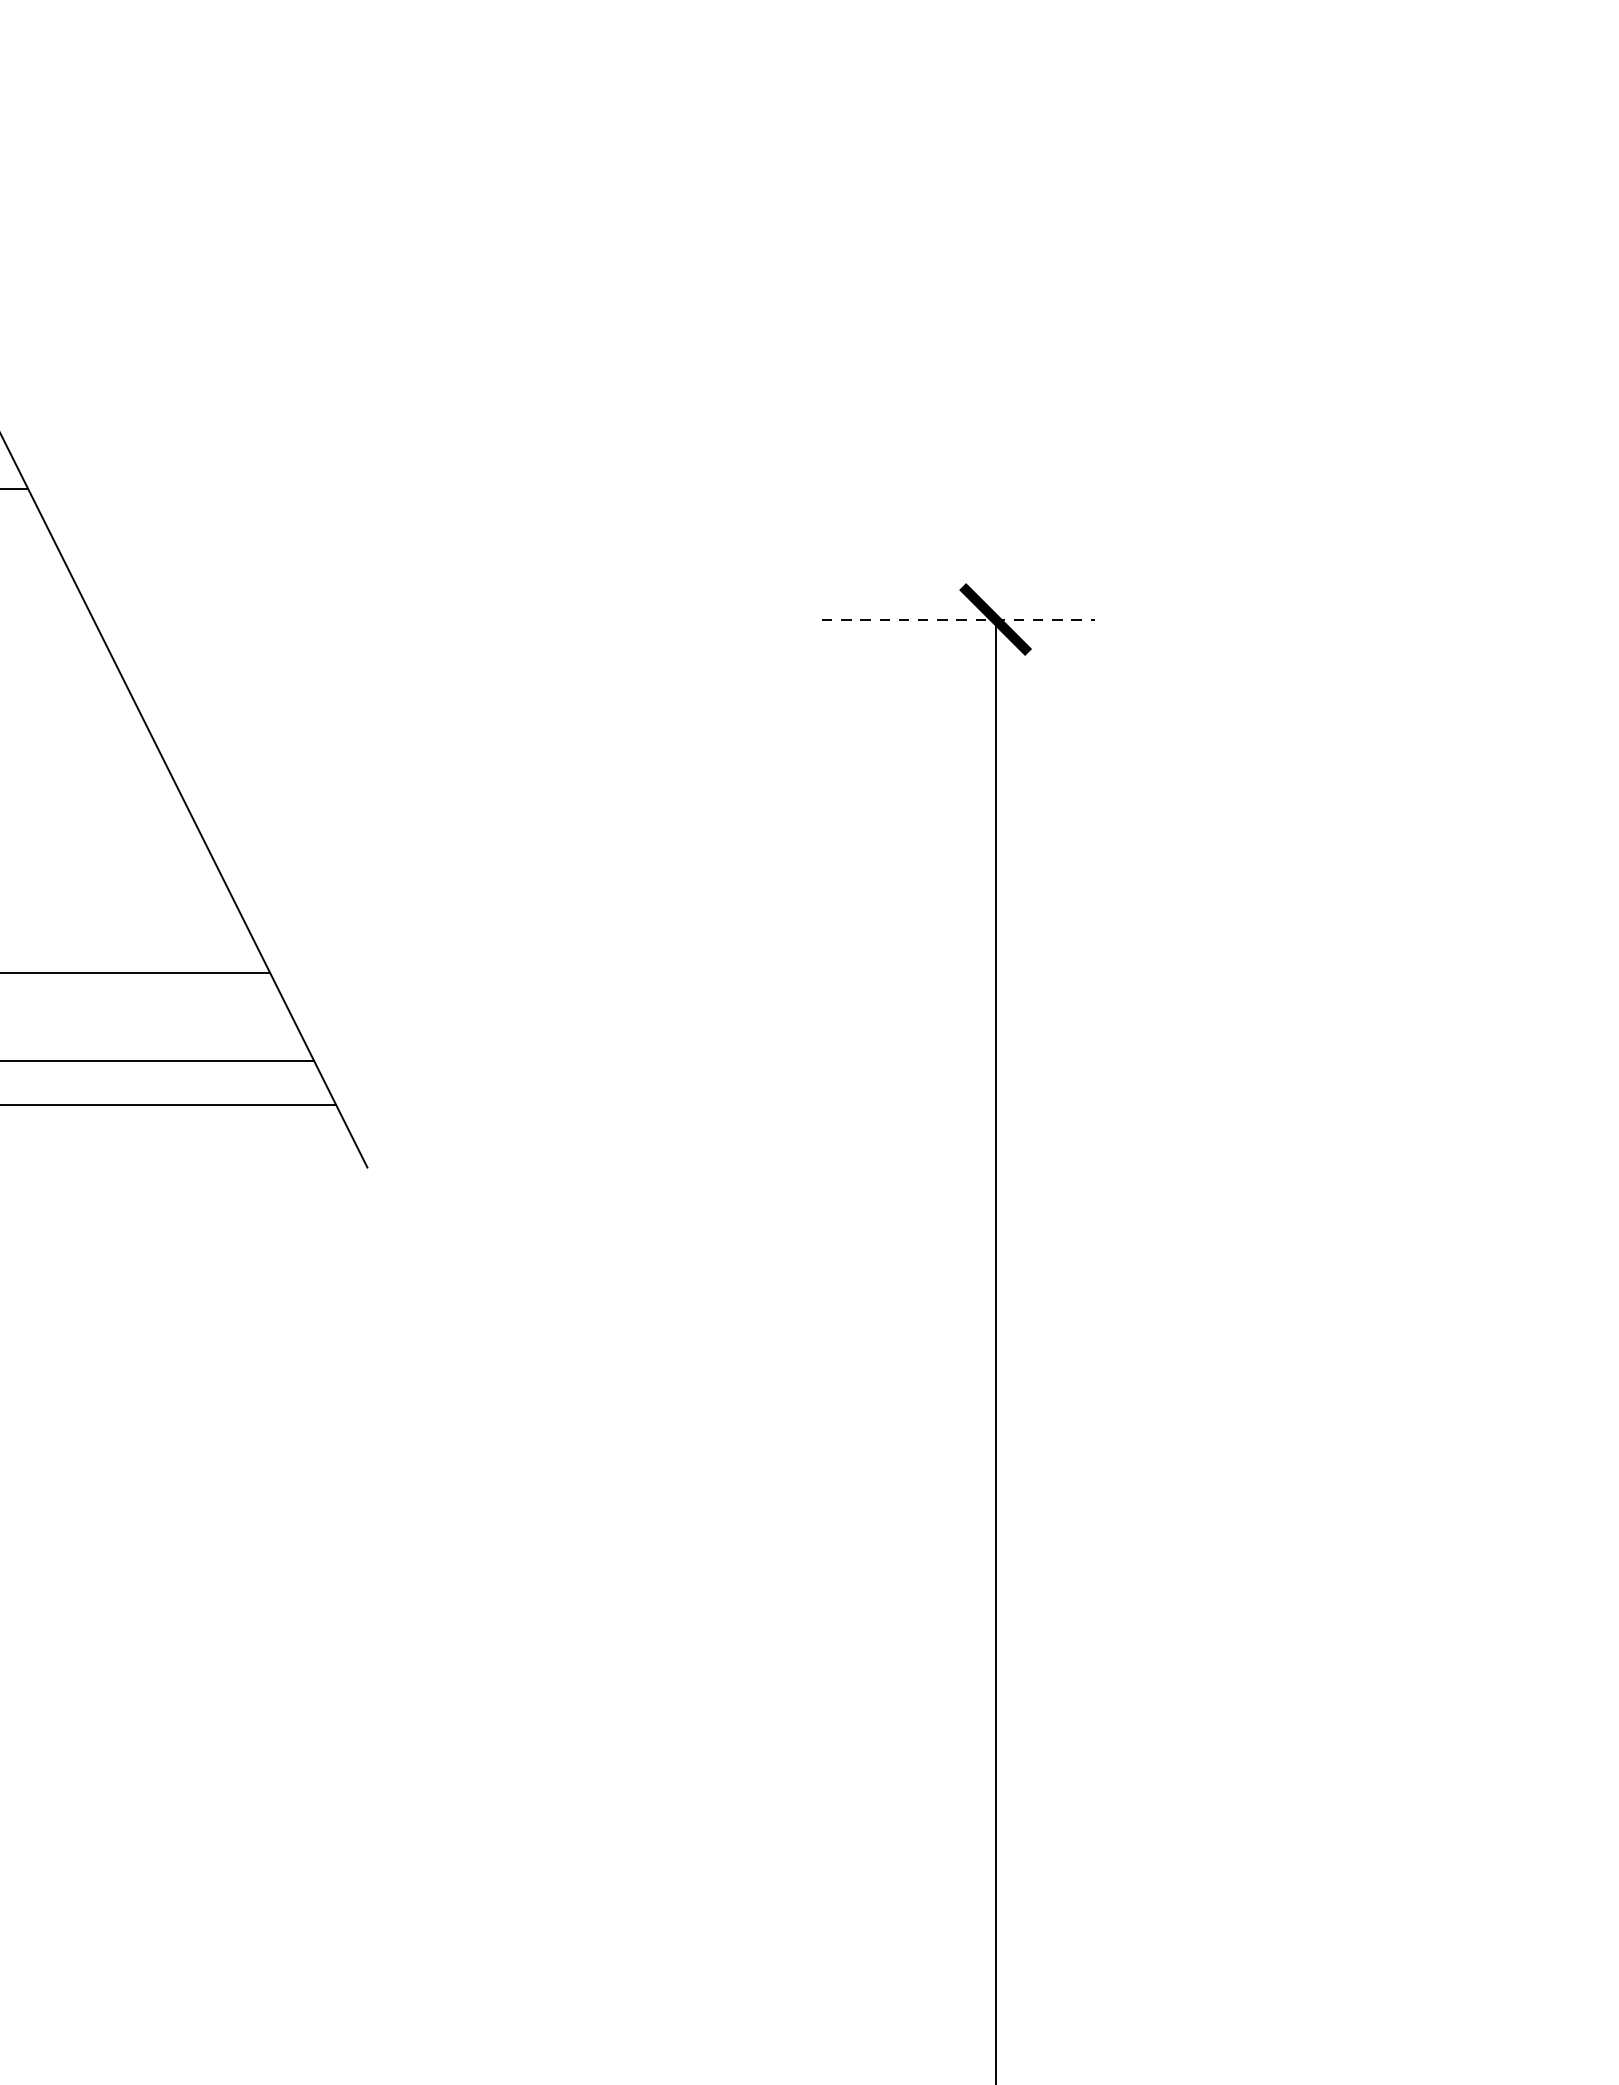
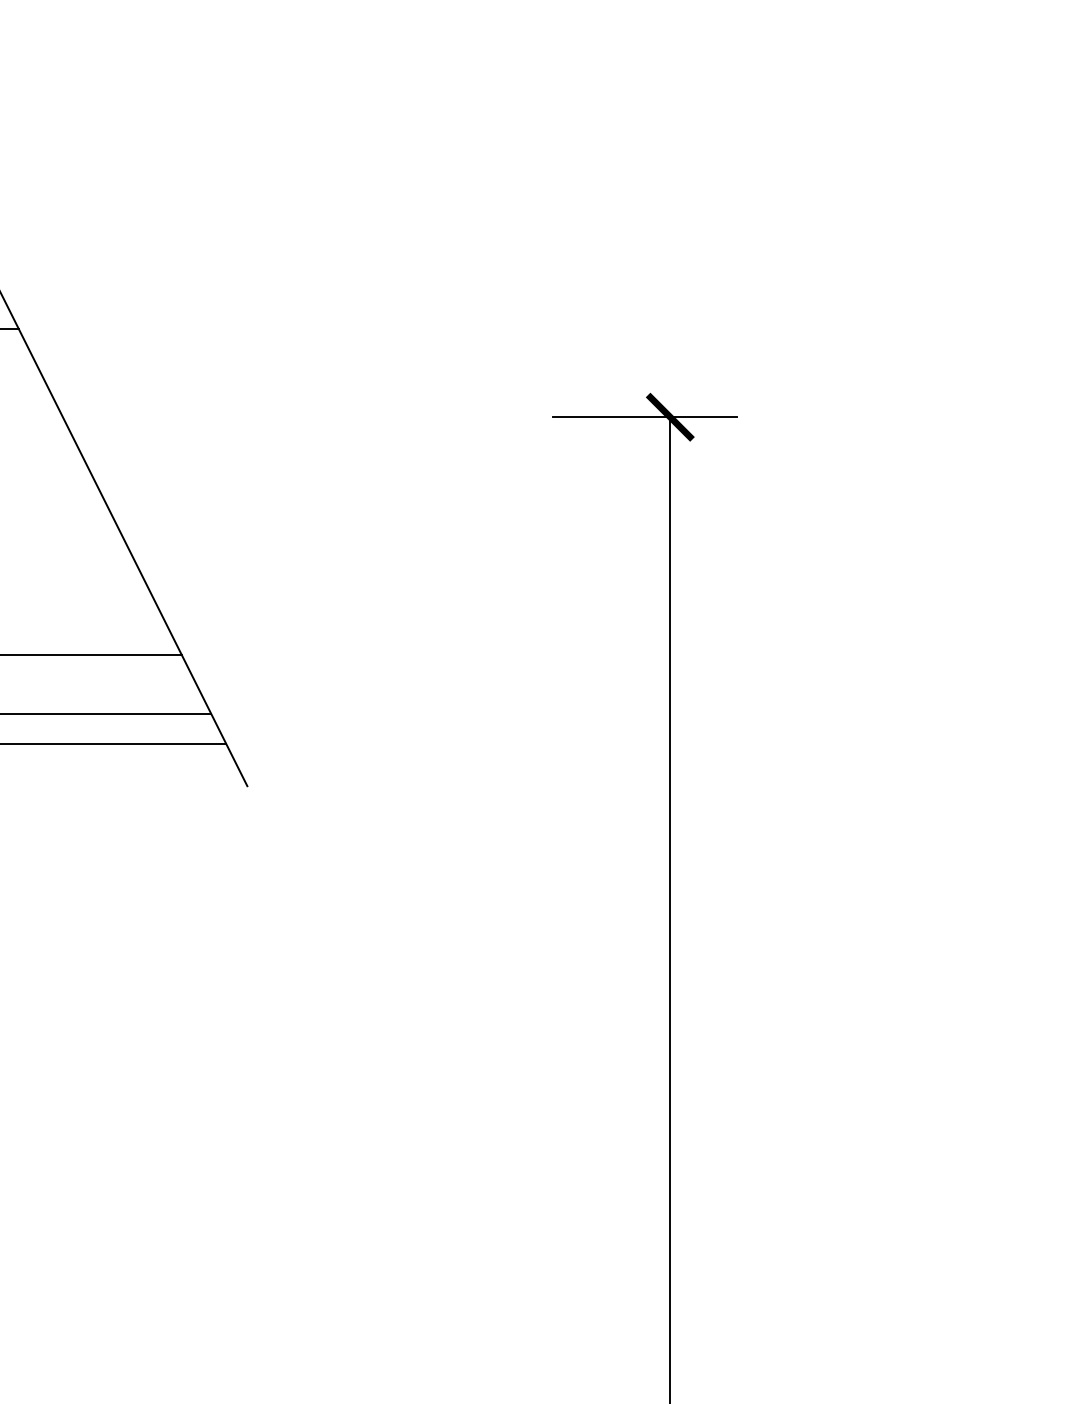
line: (958, 619) -> (645, 417), dashed -> solid

